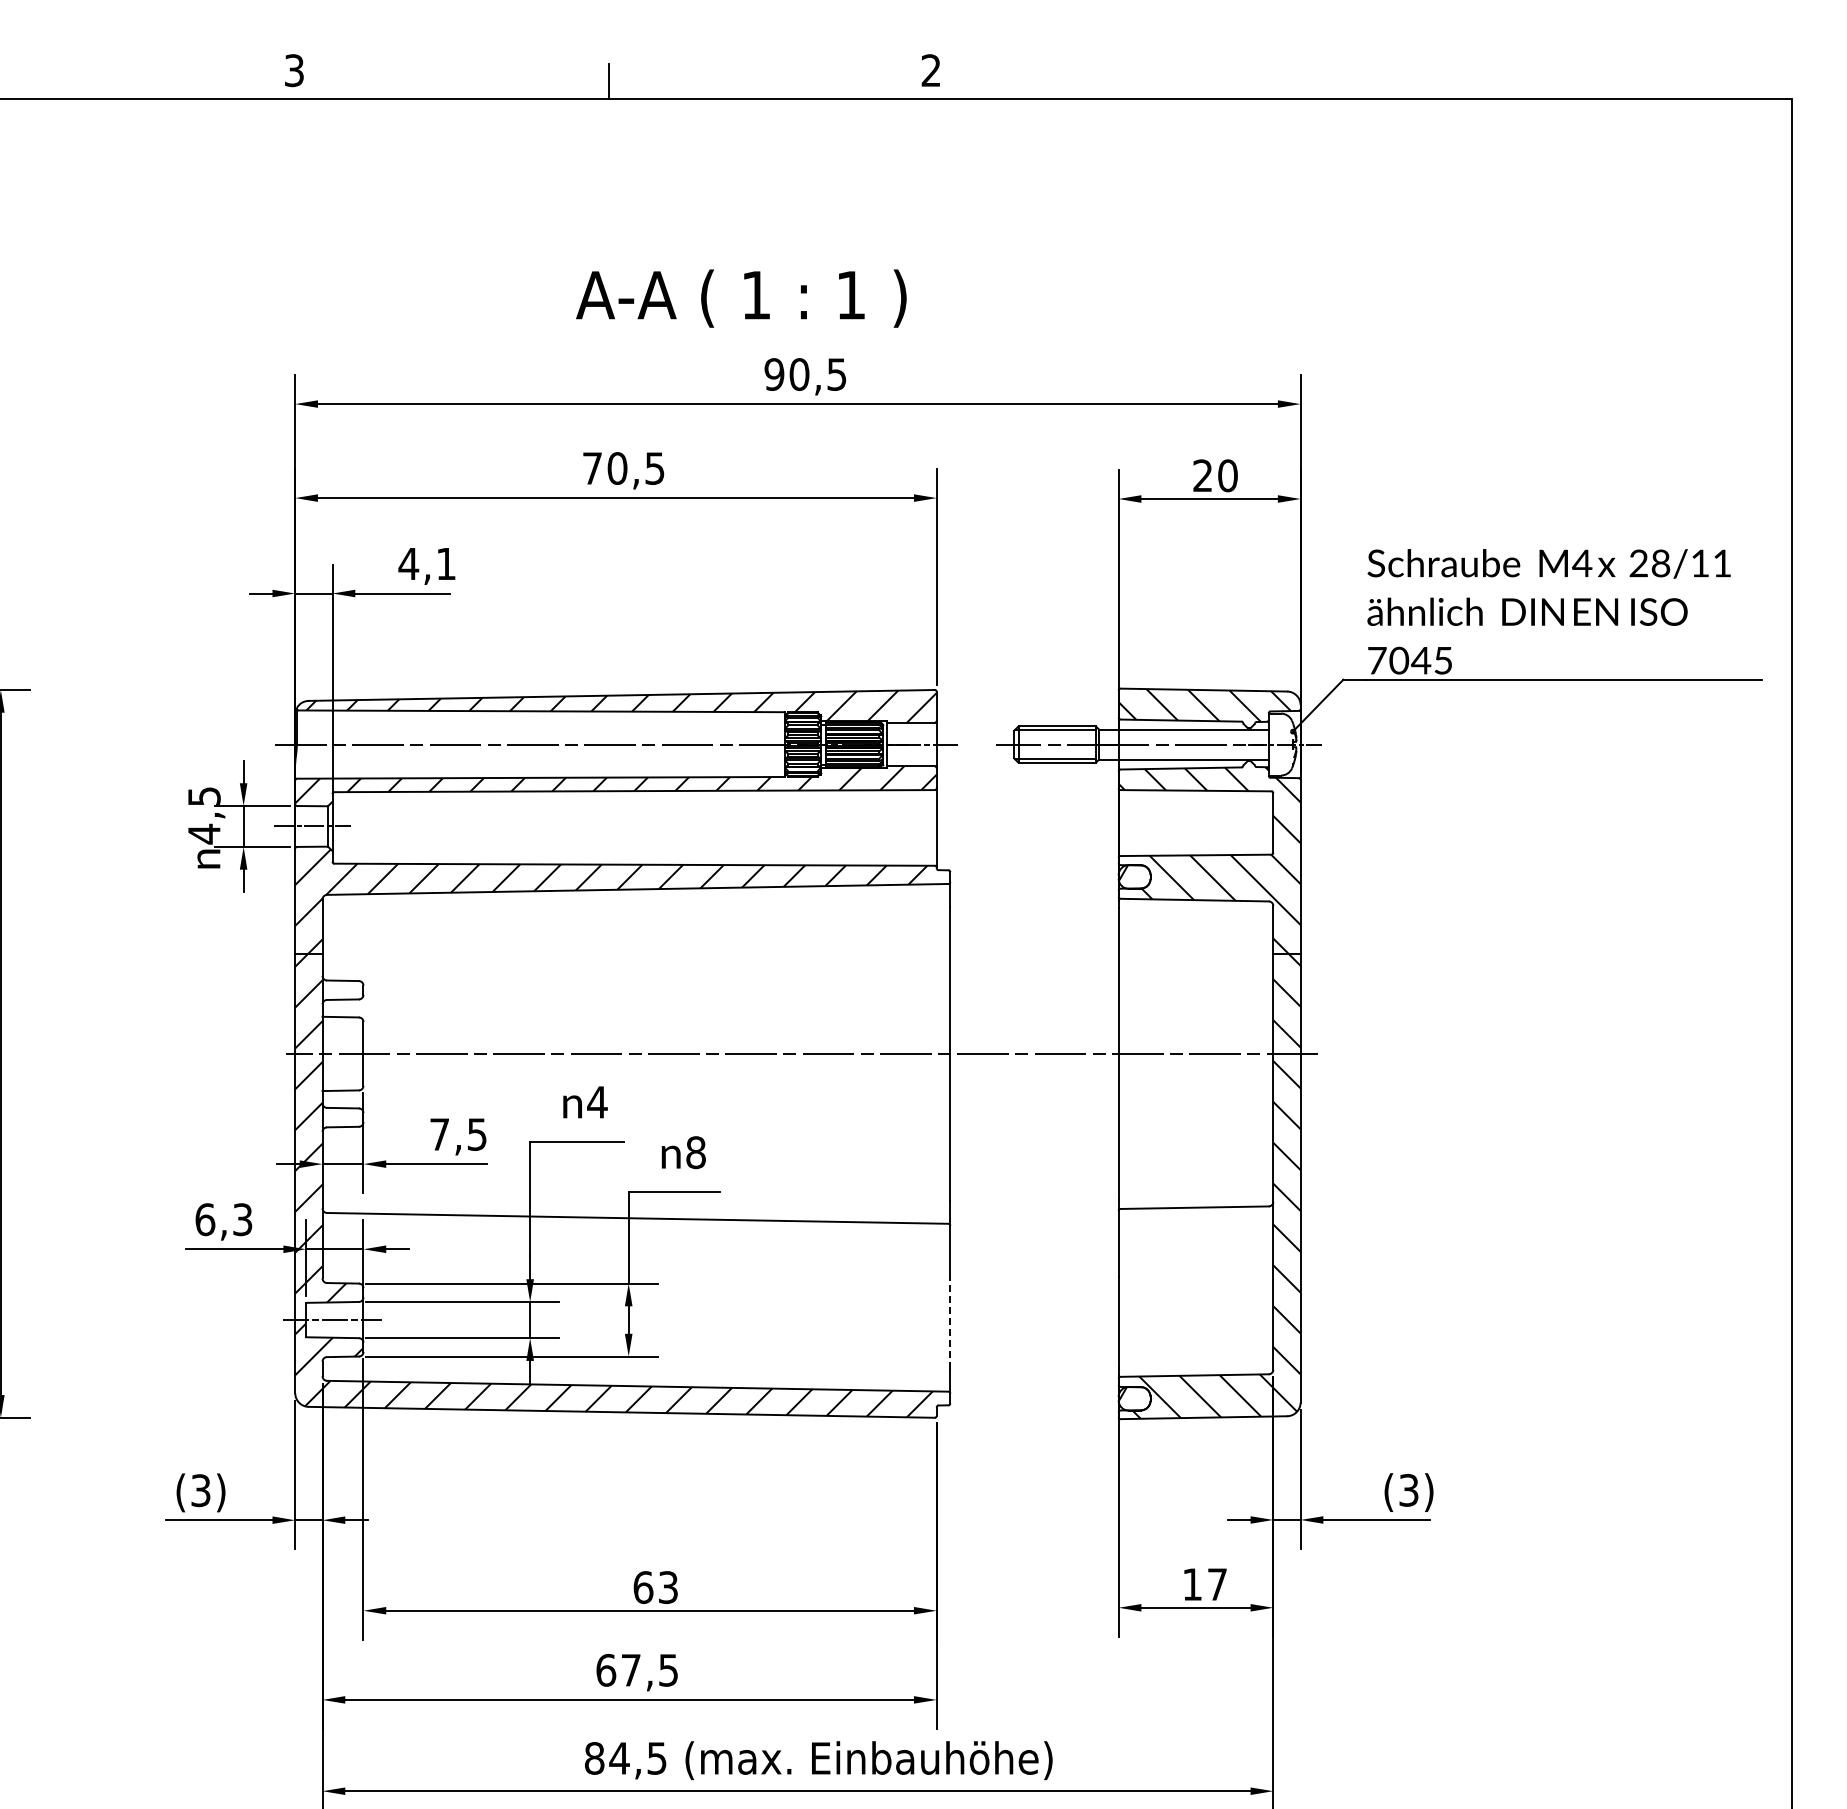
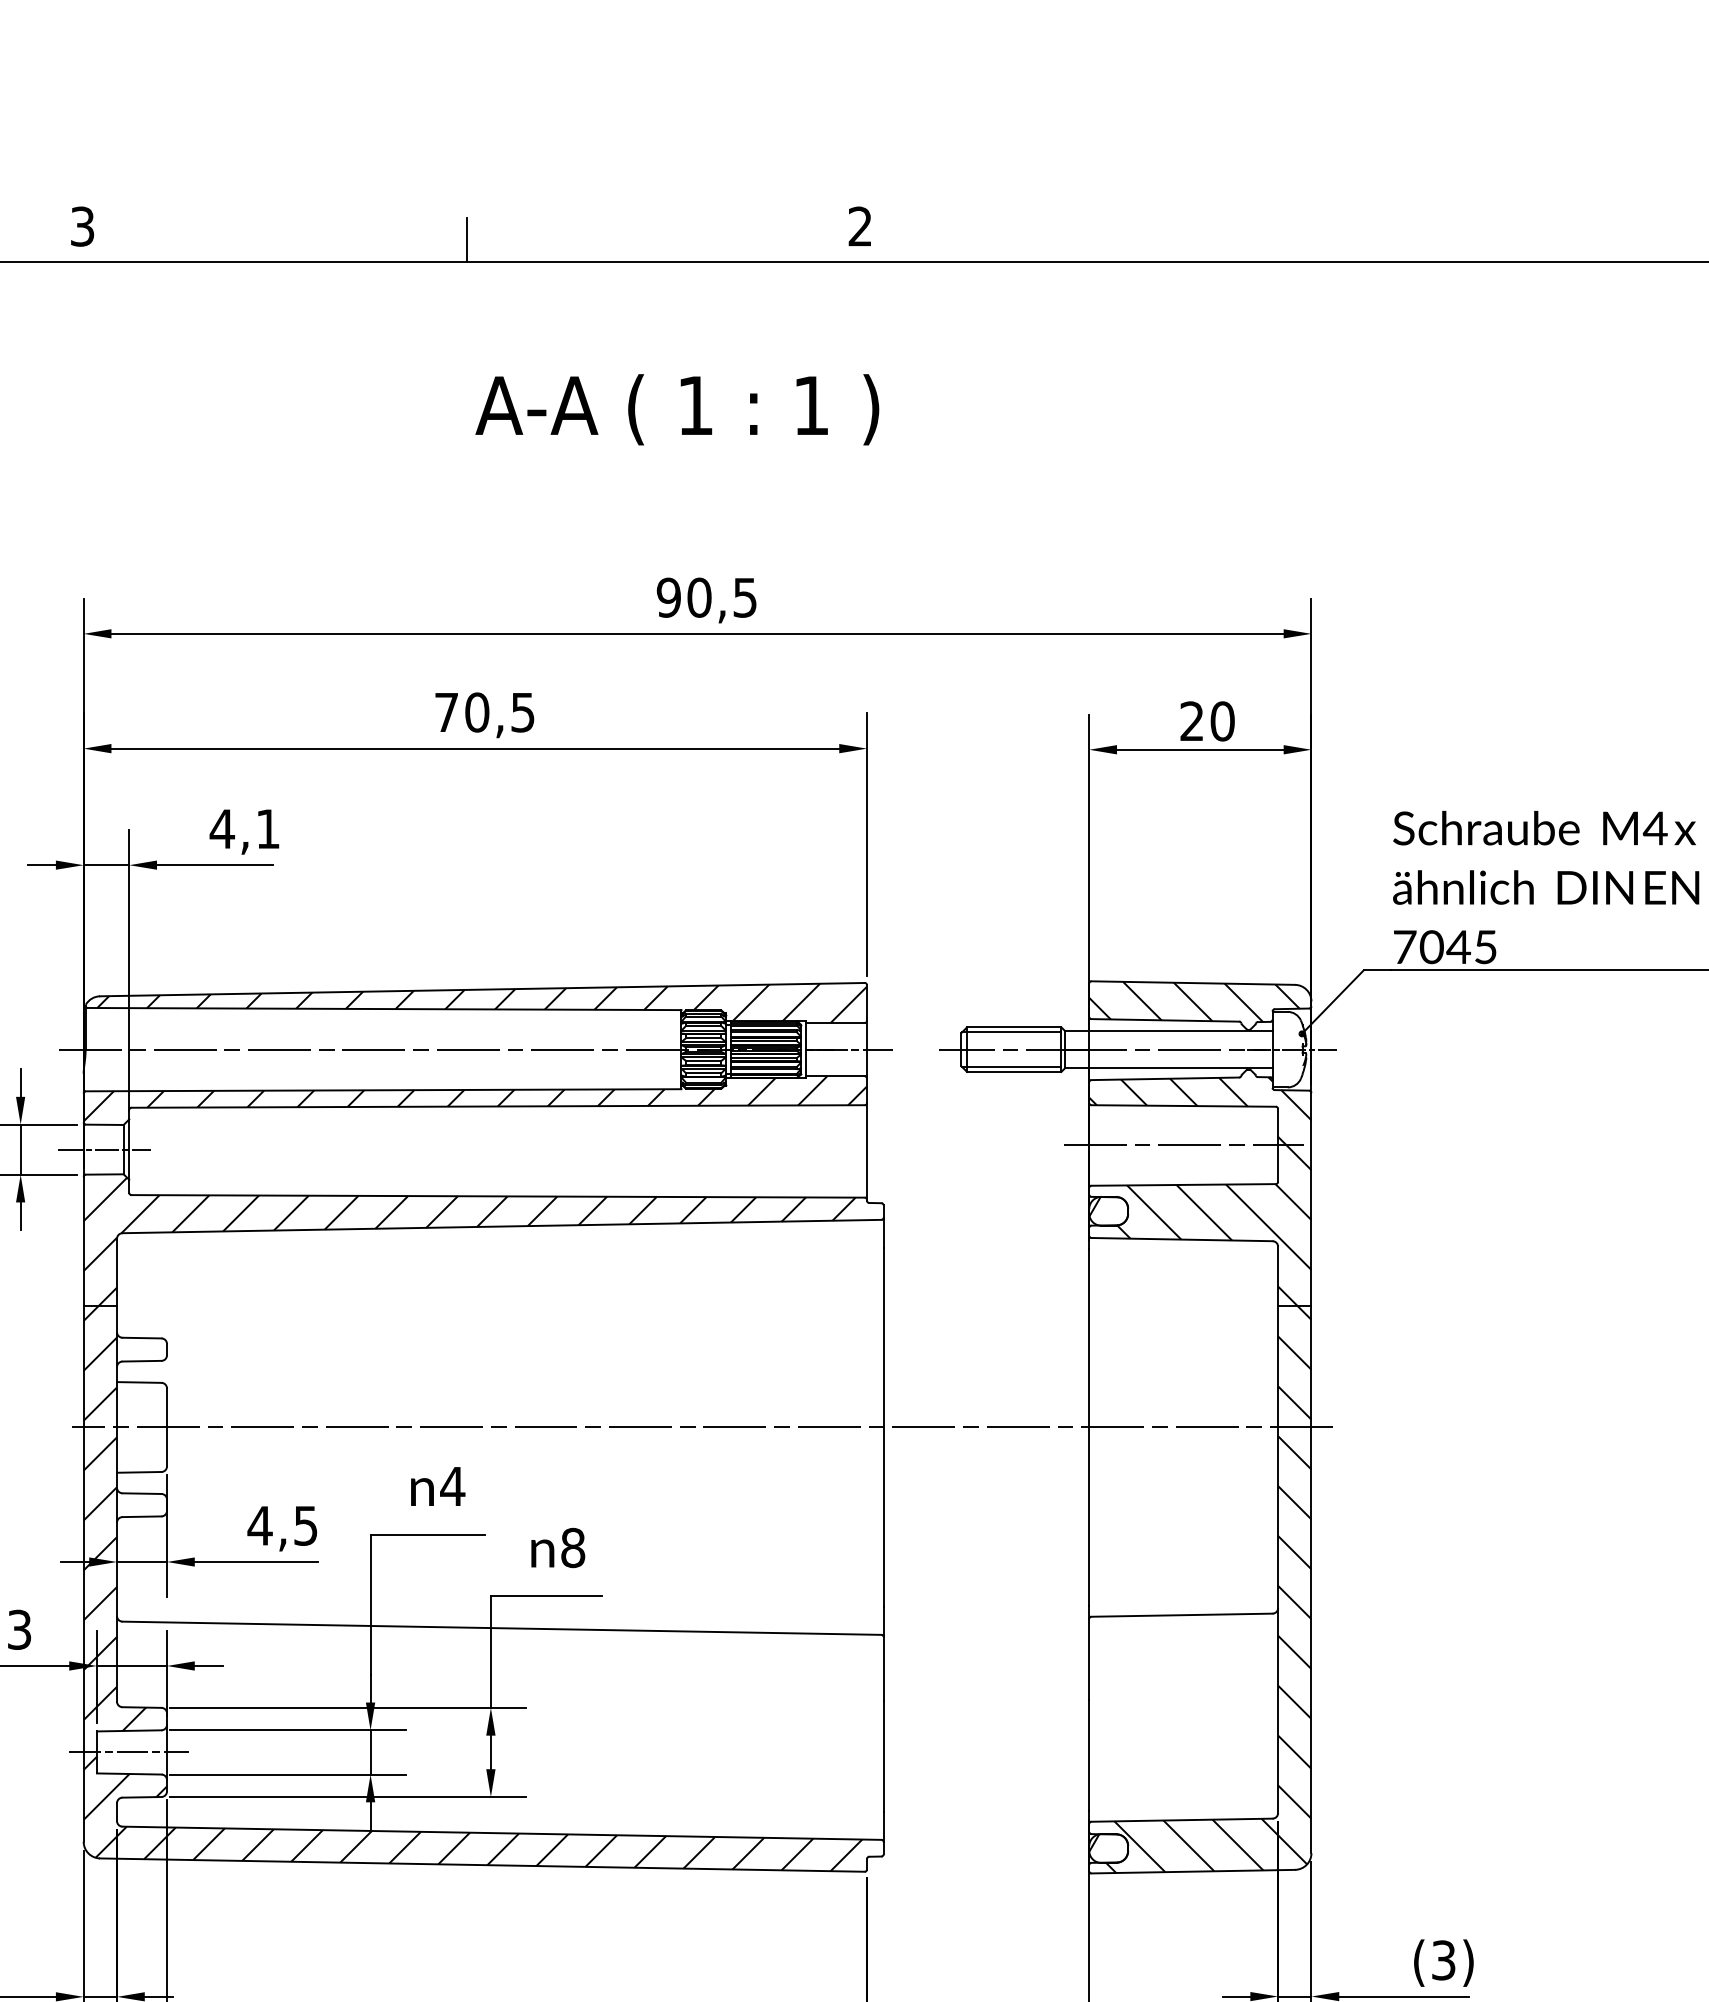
text: (741, 298) -> (677, 409), moved
line: (1195, 823) -> (1183, 1146), added
text: (439, 1134) -> (259, 1525), 7,5 -> 4,5
line: (950, 1322) -> (883, 1755), dashed -> solid

